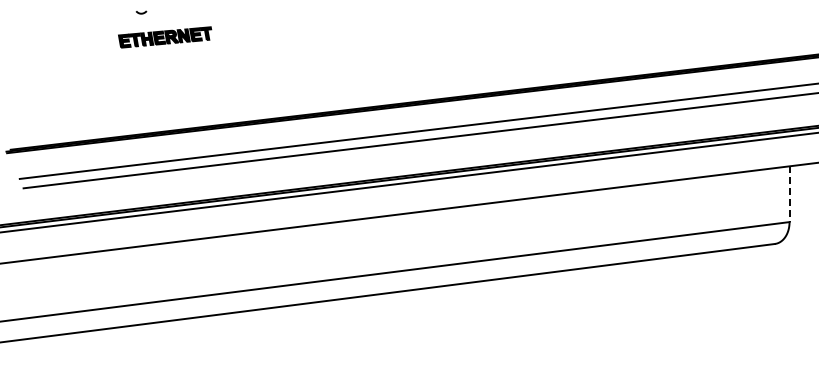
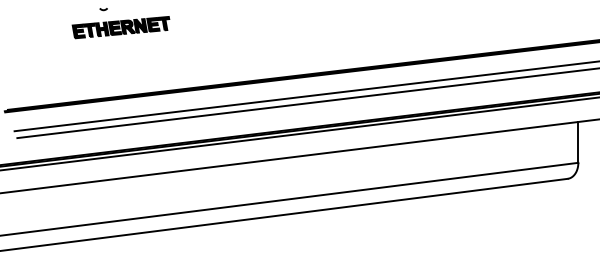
part: (164, 37) -> (120, 27), size x1.43
line: (789, 194) -> (578, 142), dashed -> solid

